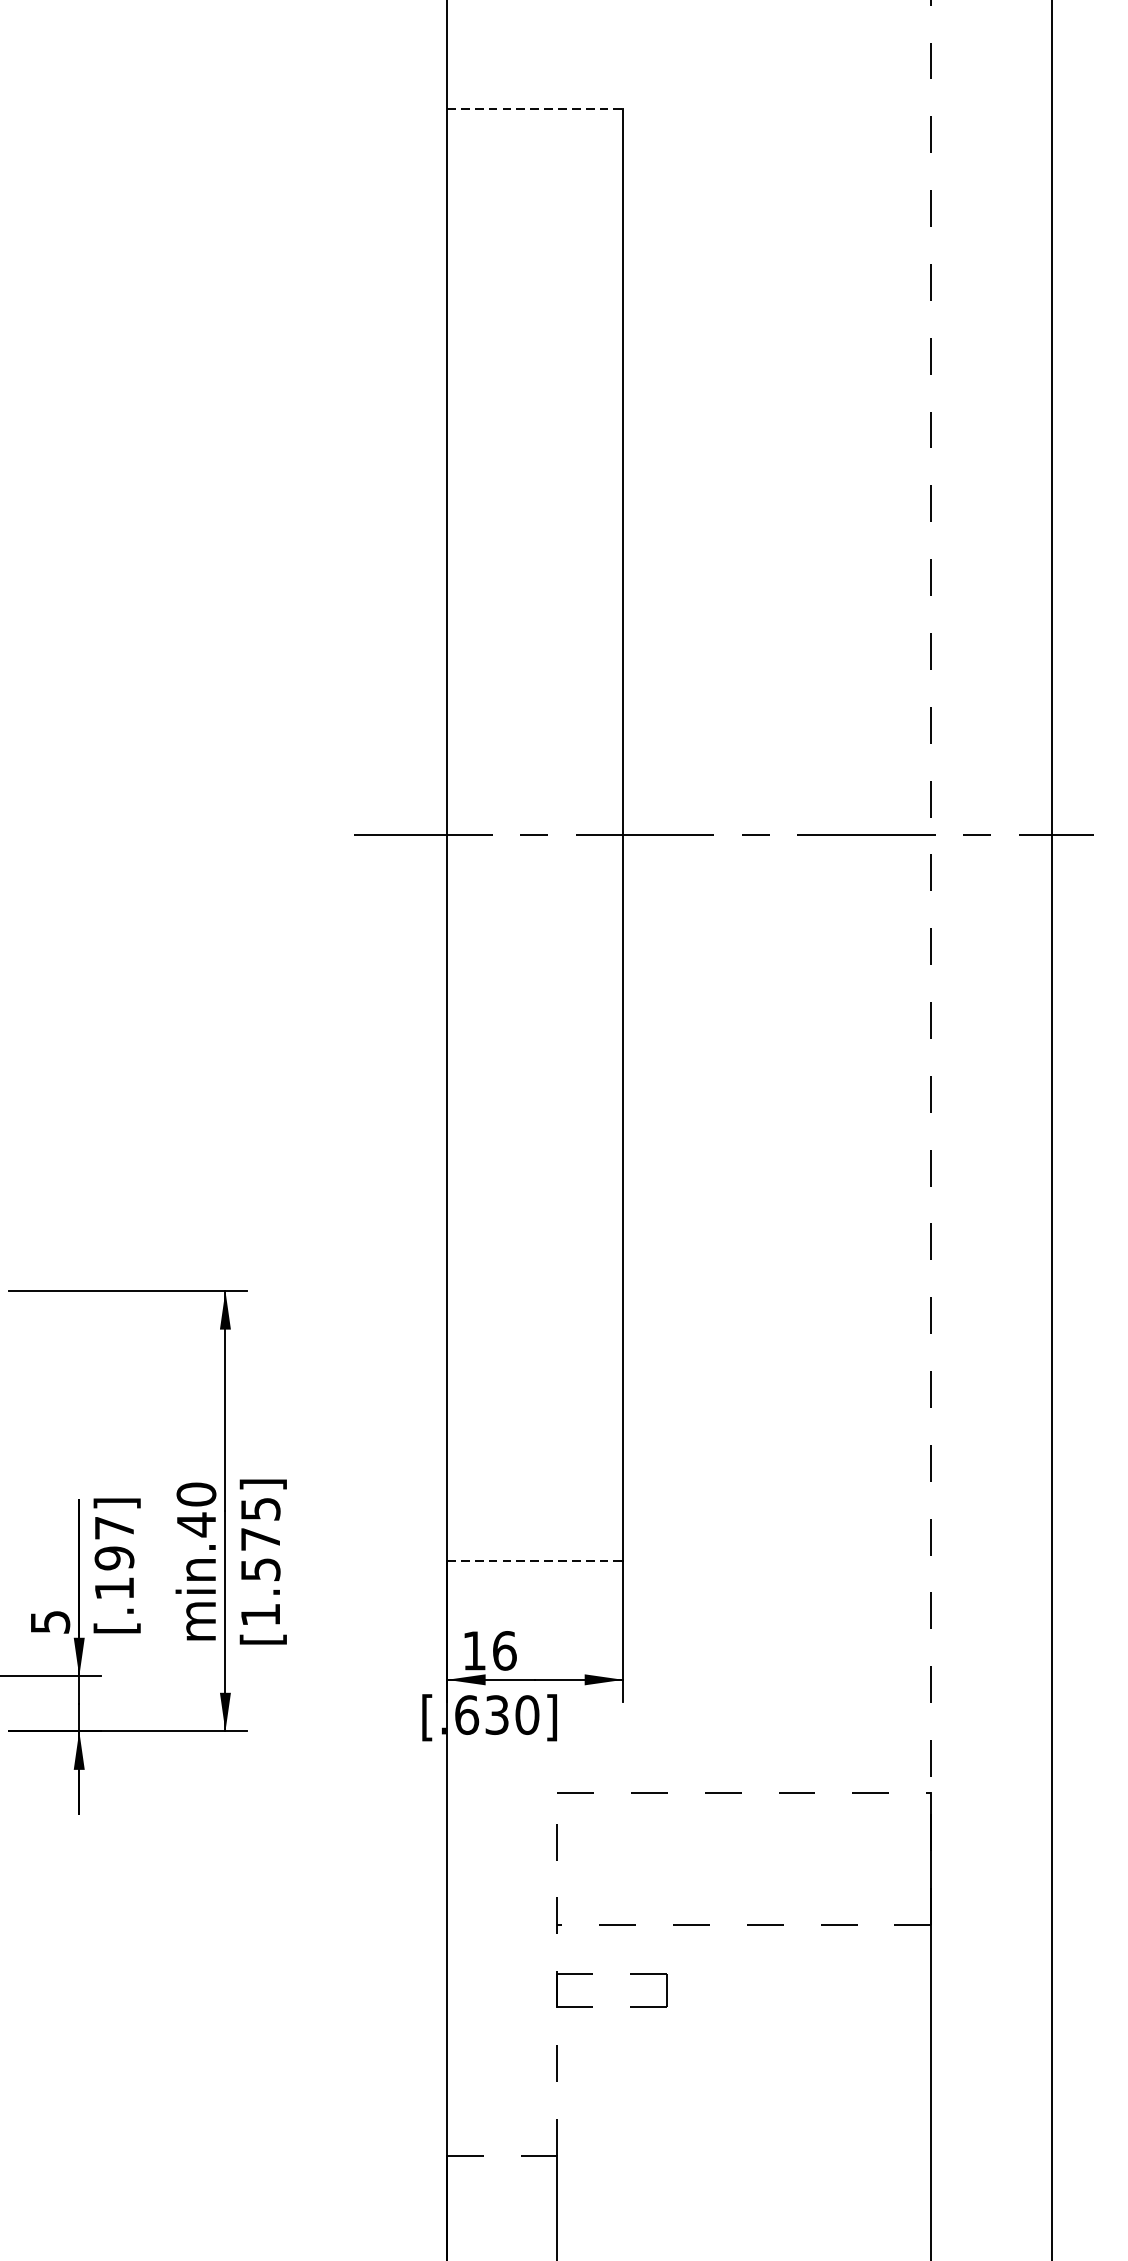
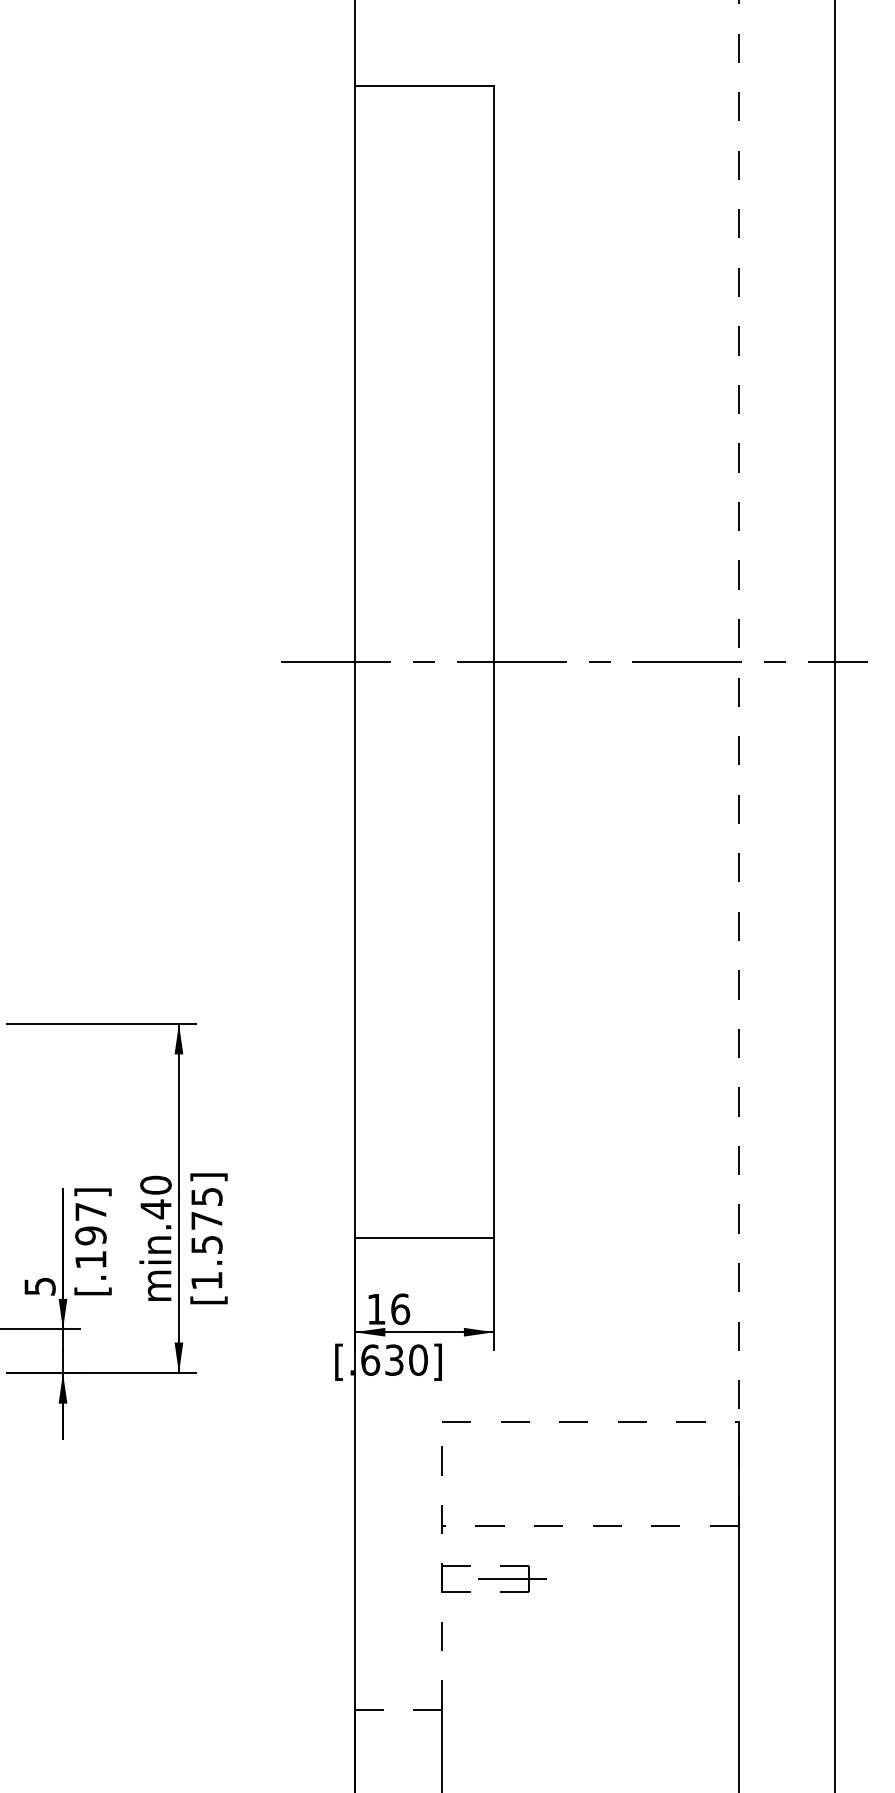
line: (535, 108) -> (424, 85), dashed -> solid
line: (535, 1561) -> (424, 1238), dashed -> solid
line: (644, 1990) -> (511, 1578), added

